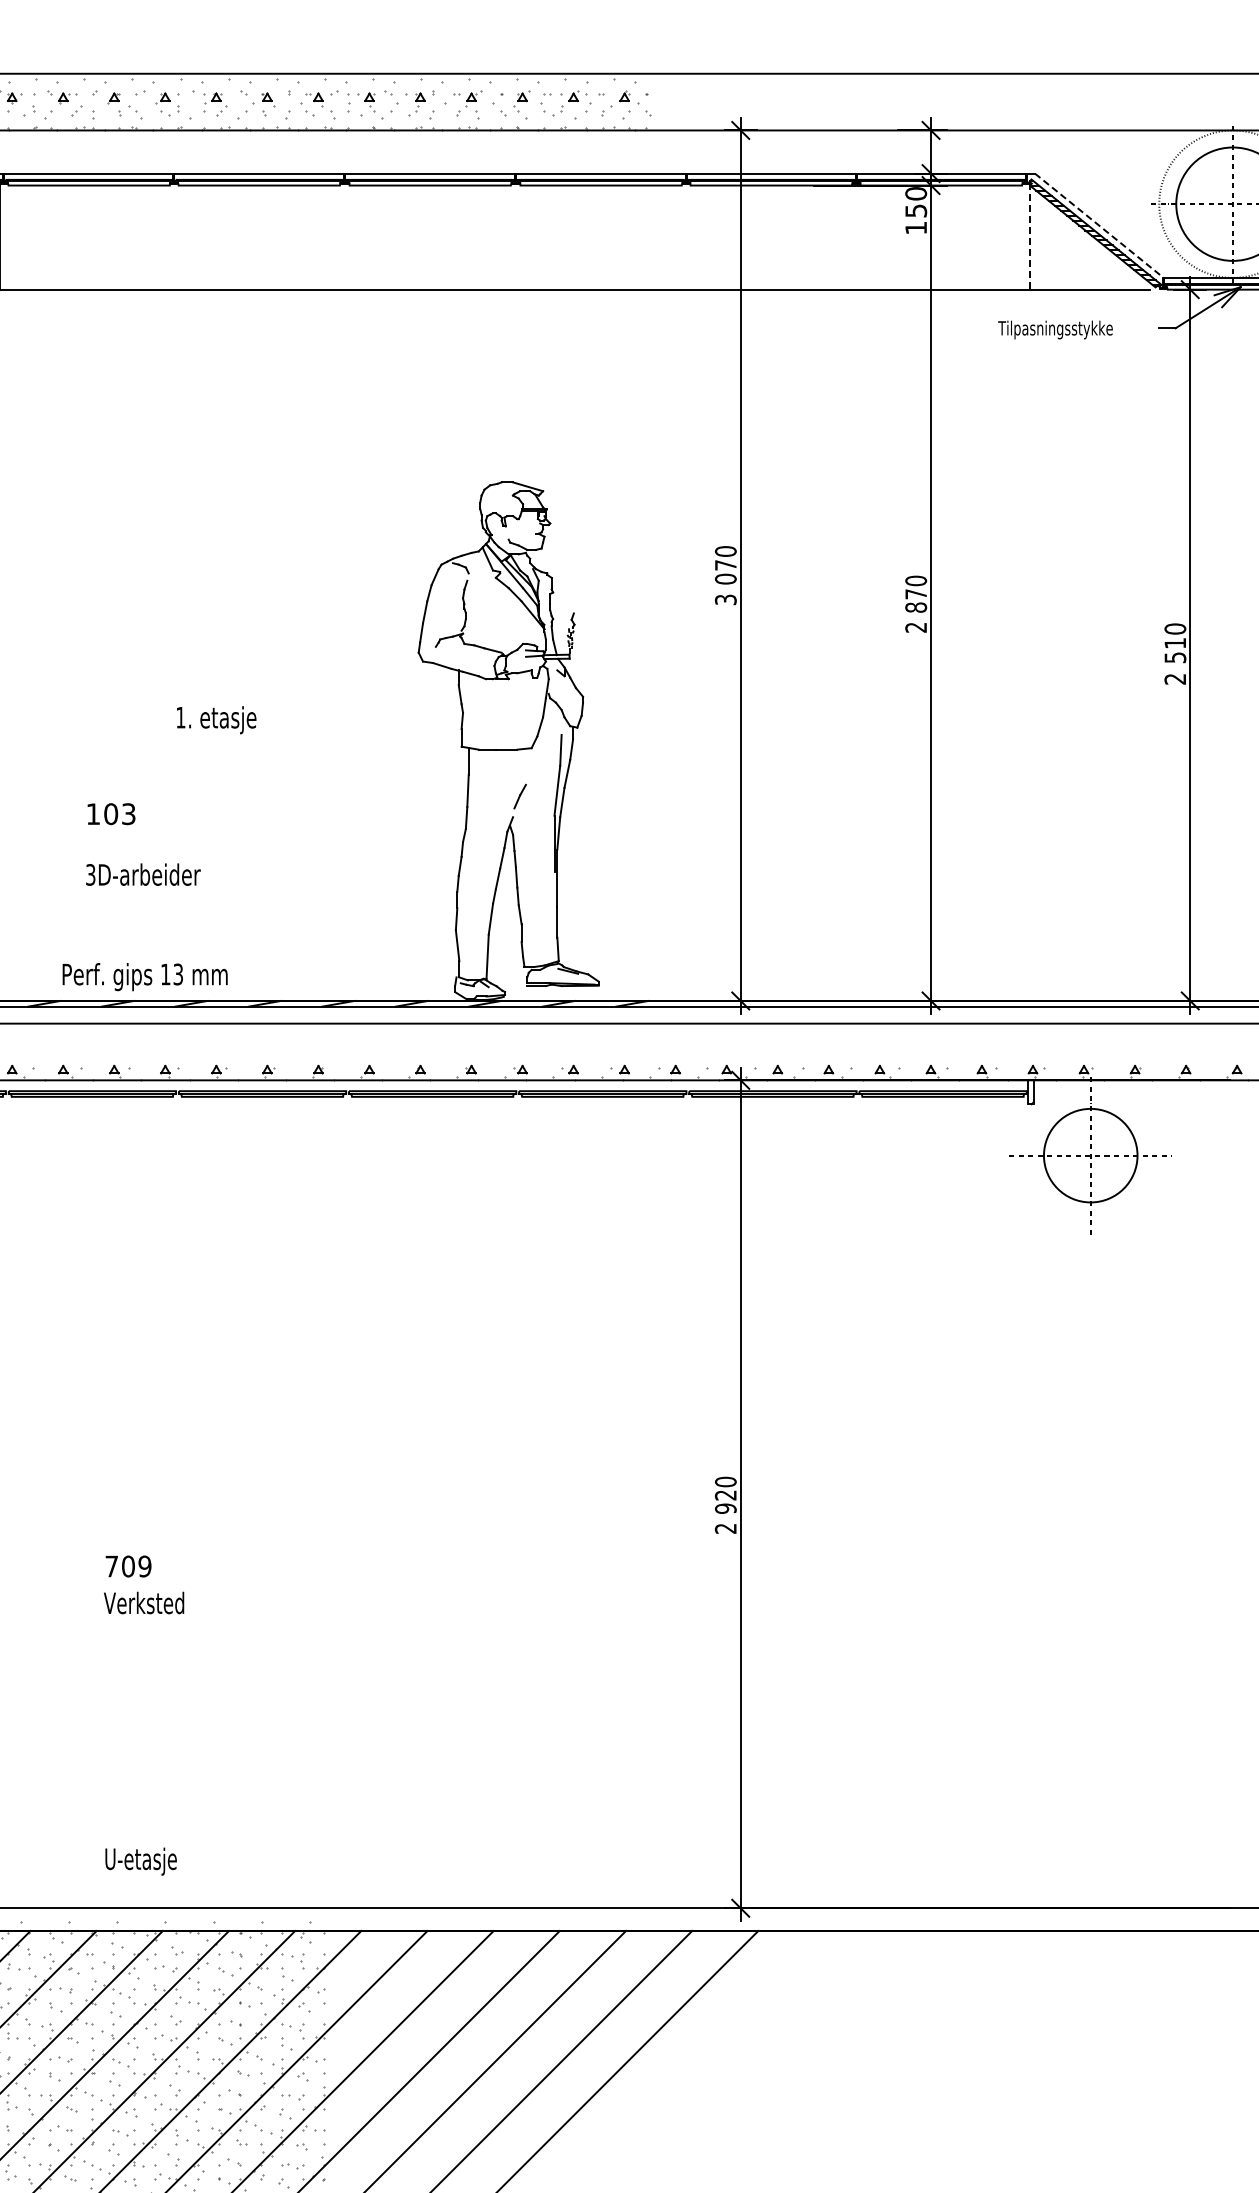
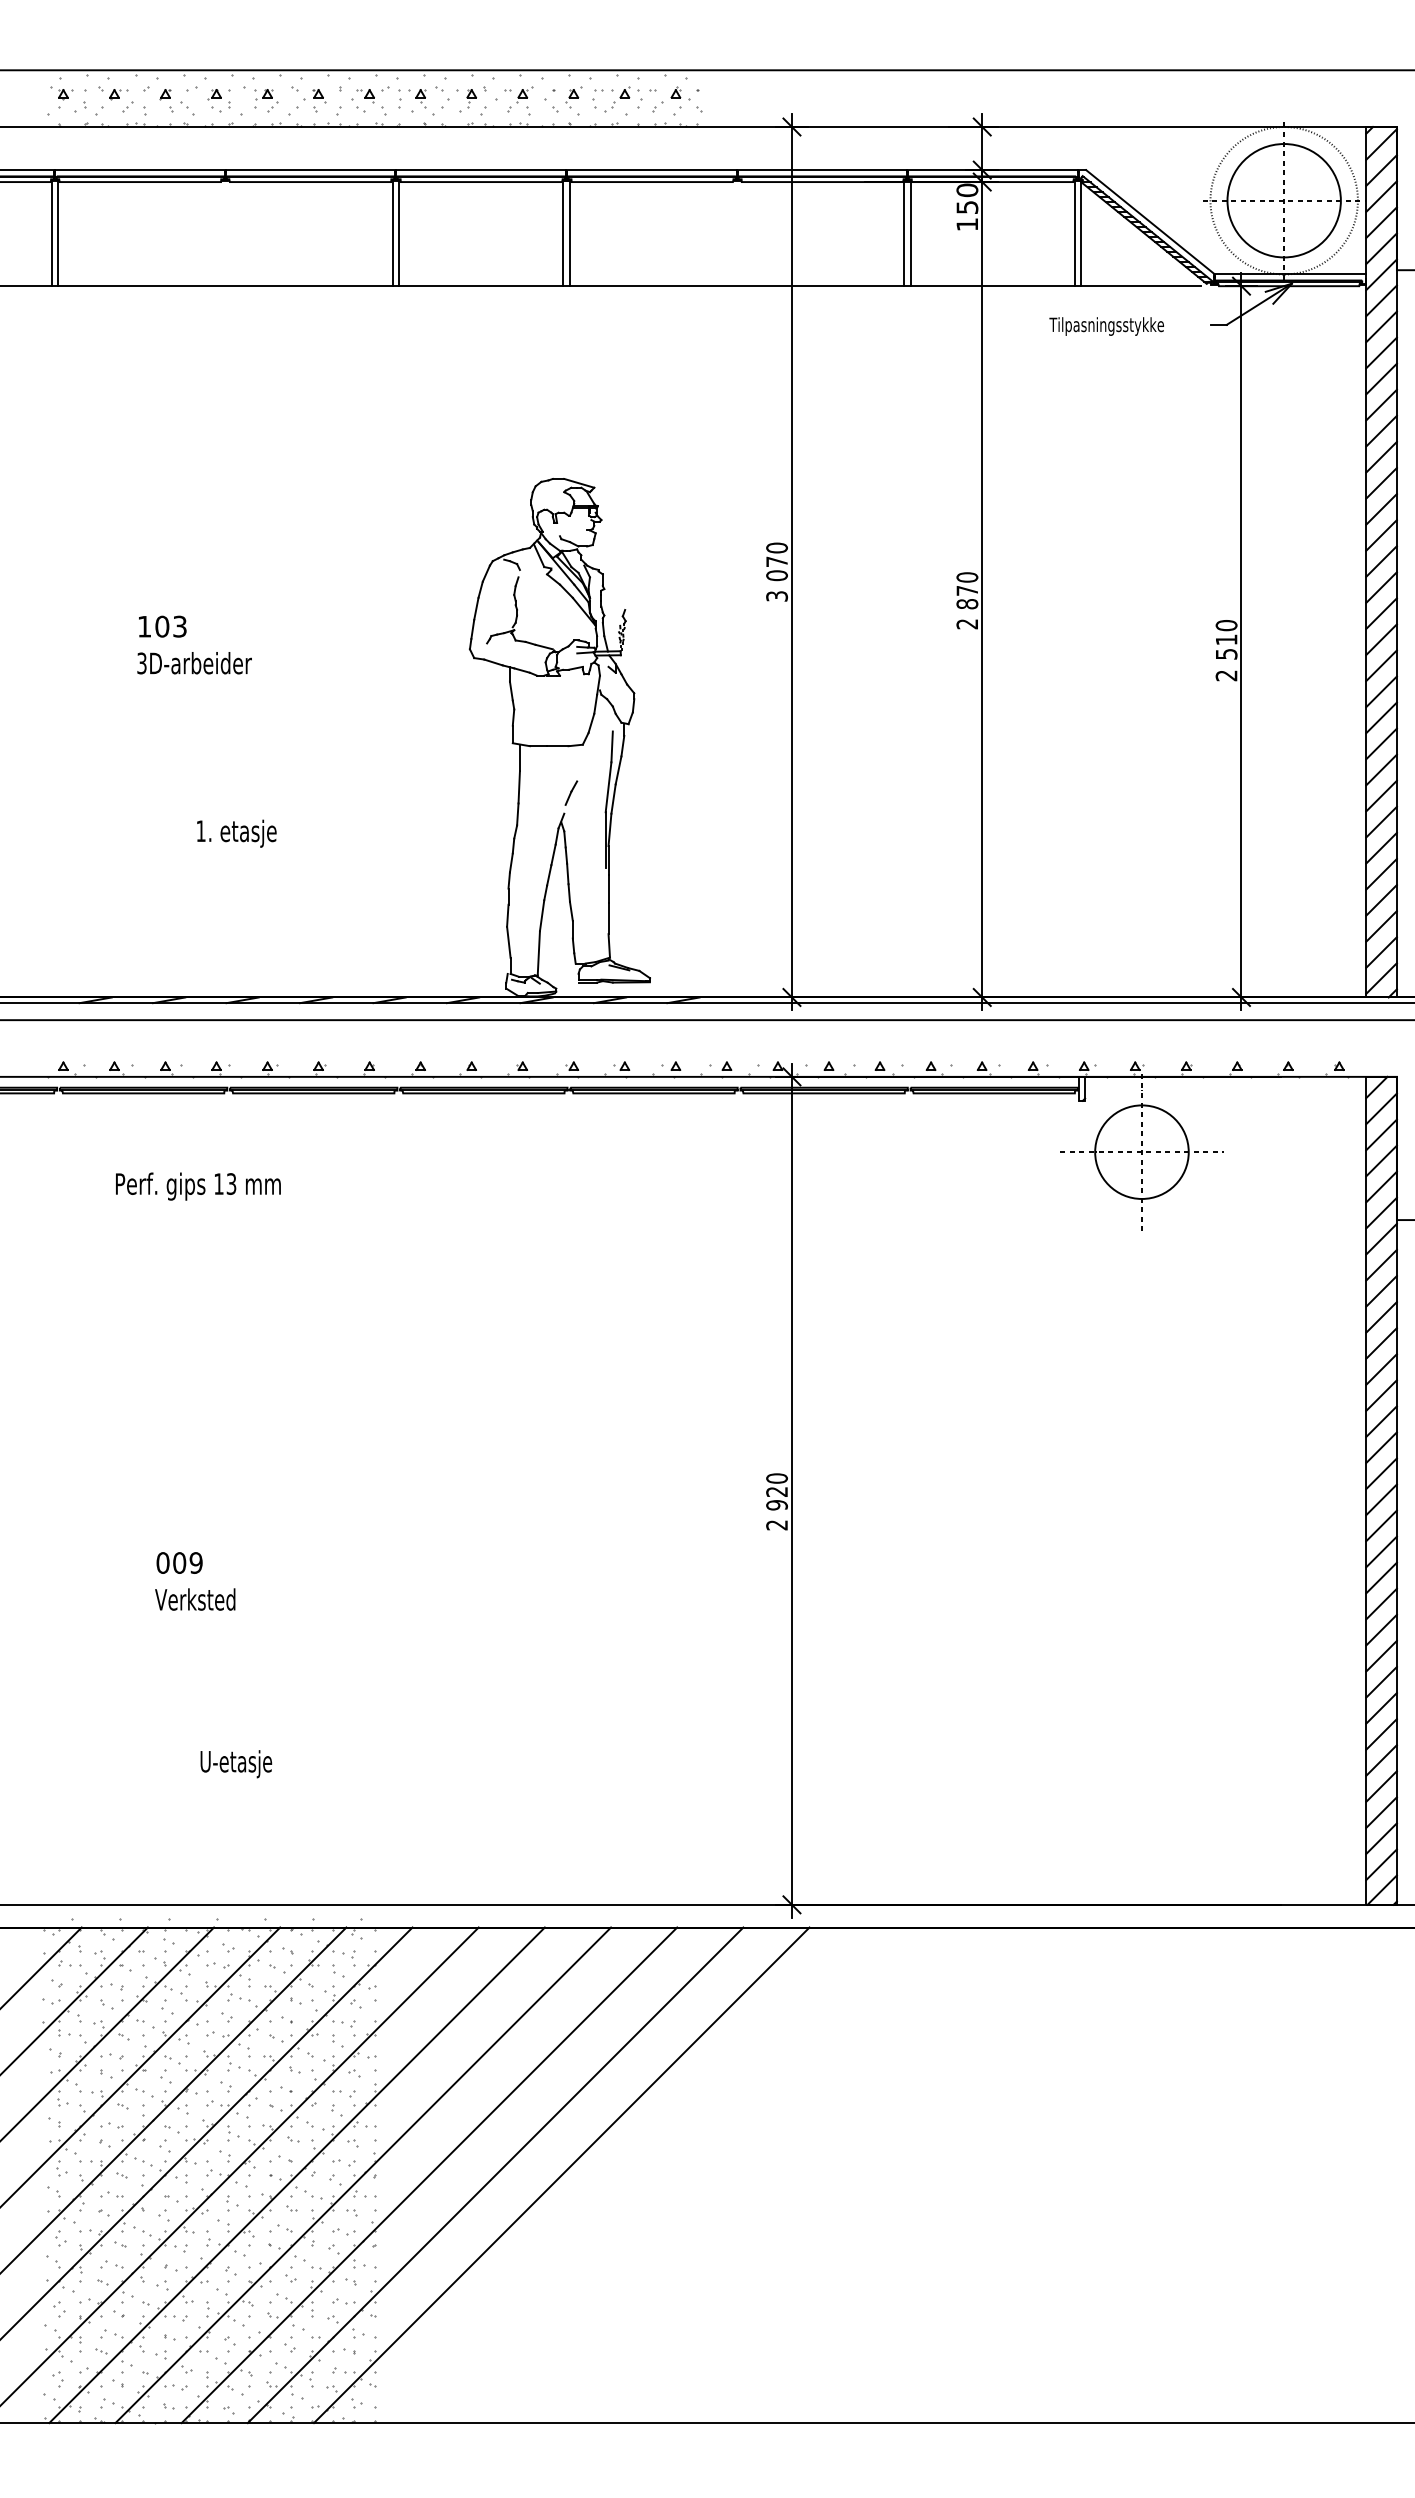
line: (1099, 225) -> (1150, 222), dashed -> solid
line: (341, 235) -> (392, 232), added
line: (519, 235) -> (570, 232), added
line: (860, 235) -> (911, 232), added
line: (7, 236) -> (58, 233), added
line: (348, 236) -> (399, 233), added
line: (512, 236) -> (563, 233), added
line: (853, 236) -> (904, 233), added
line: (1023, 236) -> (1074, 233), added
line: (1030, 236) -> (1081, 233), dashed -> solid
text: (216, 719) -> (236, 833), moved
text: (111, 813) -> (162, 626), moved
text: (143, 874) -> (194, 663), moved
text: (145, 976) -> (198, 1186), moved
text: (111, 1565) -> (162, 1562), 709 -> 009
text: (141, 1861) -> (236, 1764), moved

